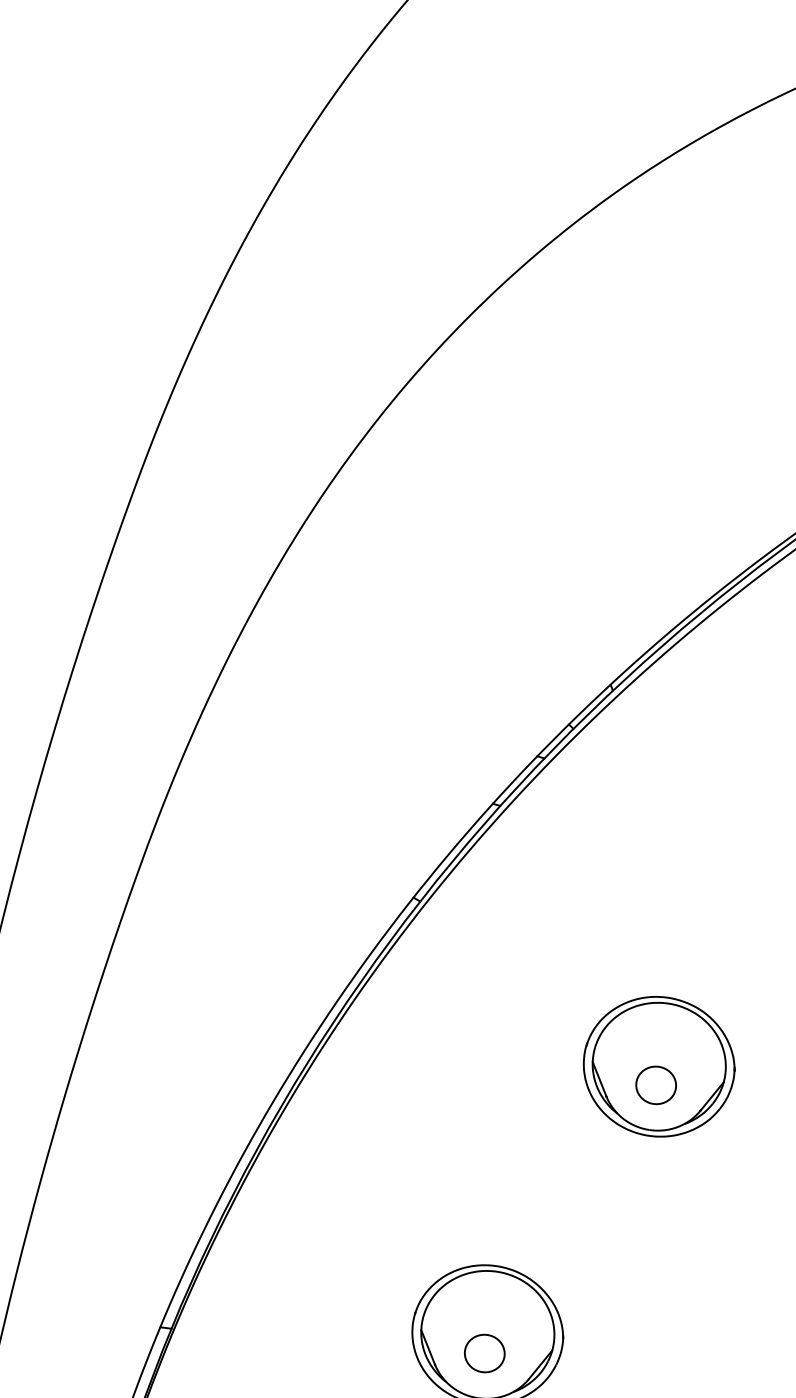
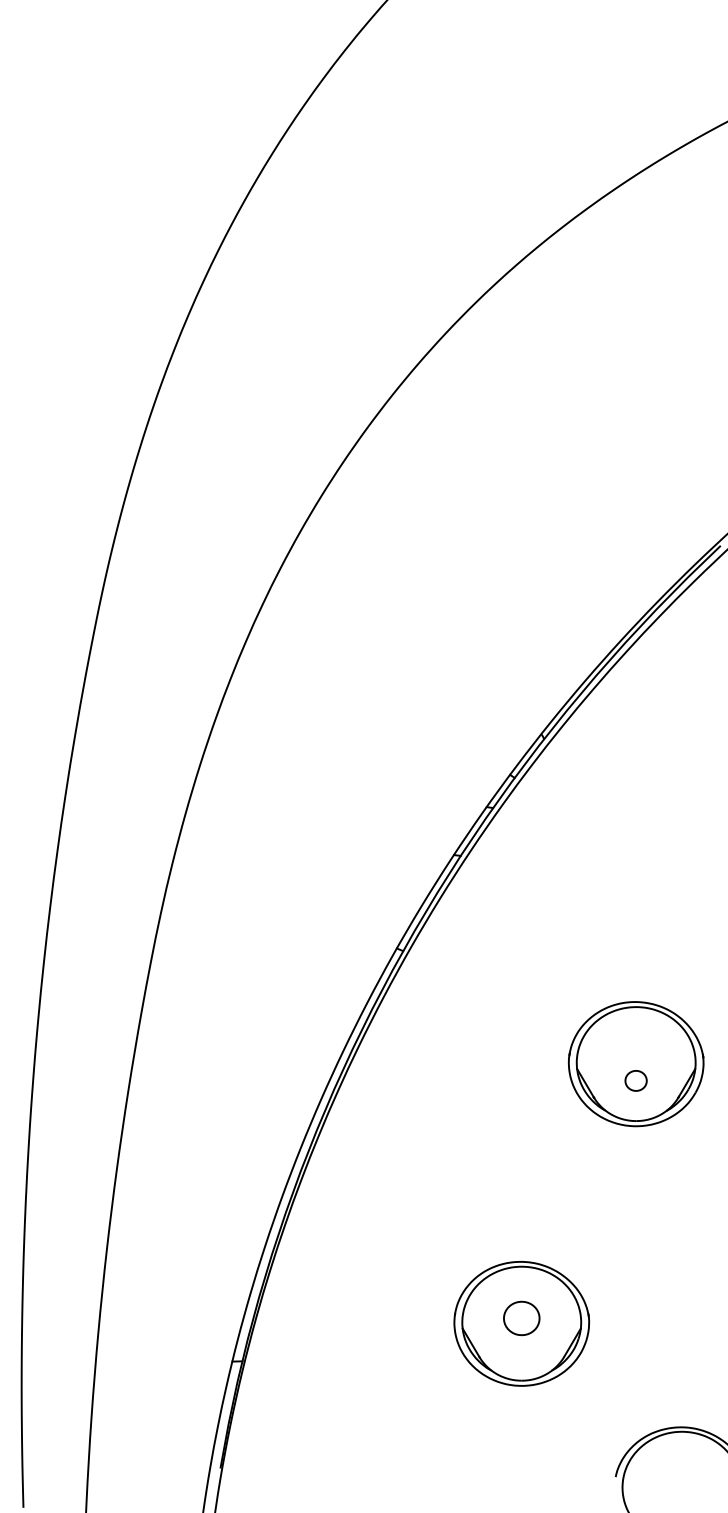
part: (655, 1084) -> (635, 1080), size x0.6
part: (484, 1353) -> (521, 1318), moved

